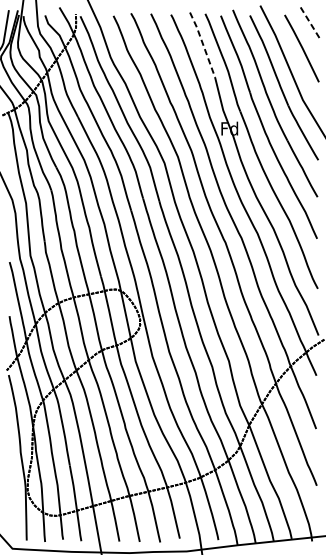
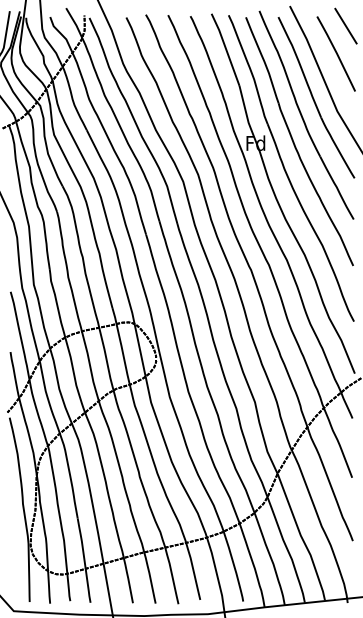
line: (311, 23) -> (346, 26), dashed -> solid
line: (203, 44) -> (226, 49), dashed -> solid

